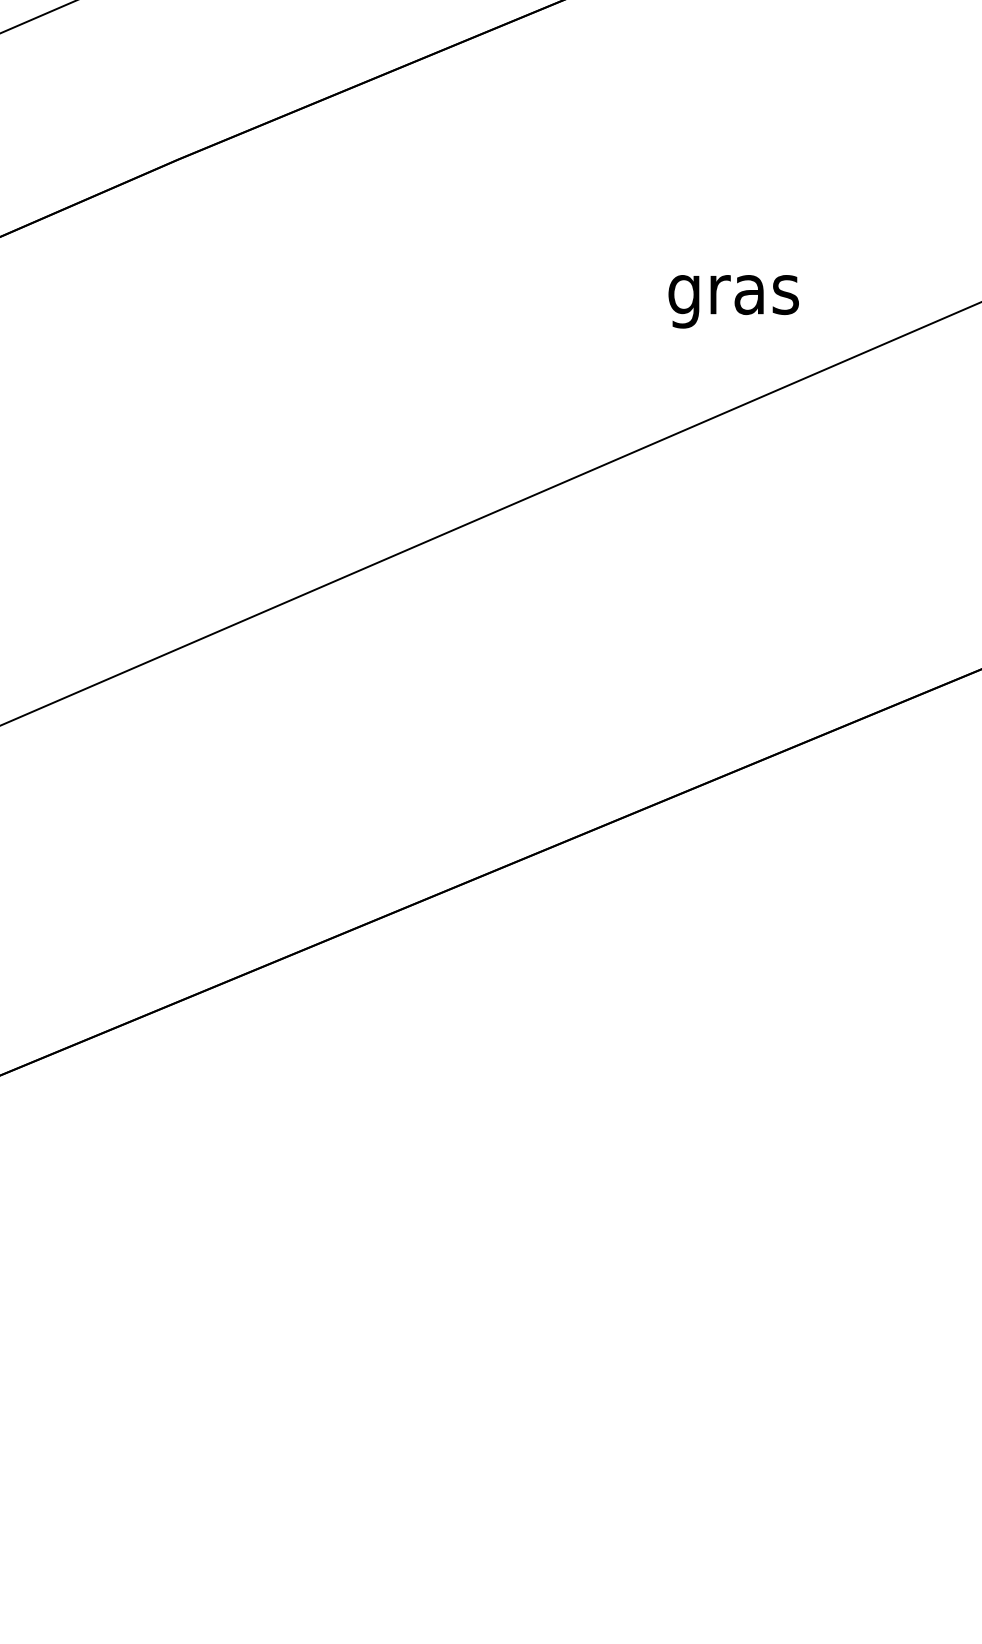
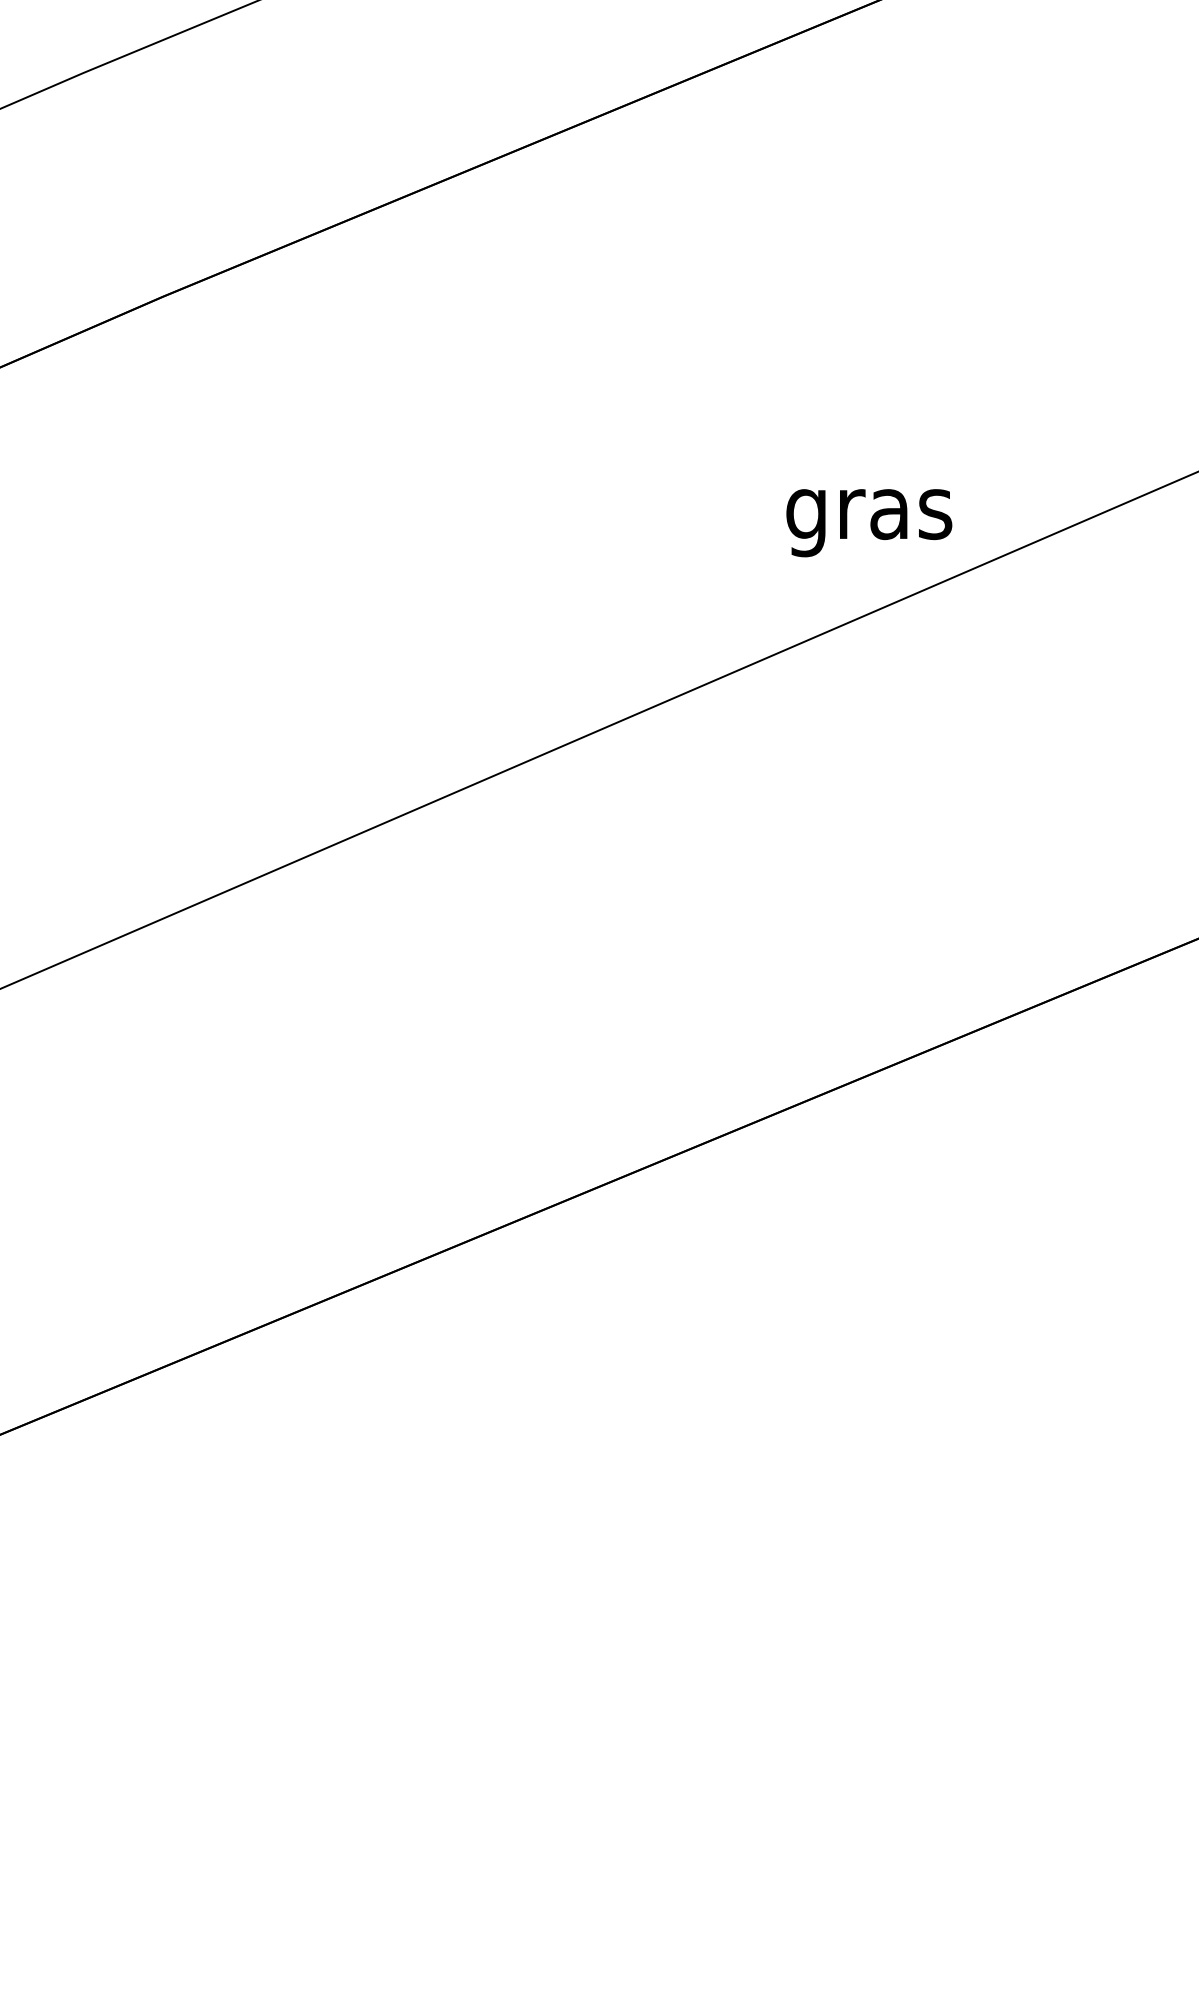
text: (733, 301) -> (868, 522), moved

